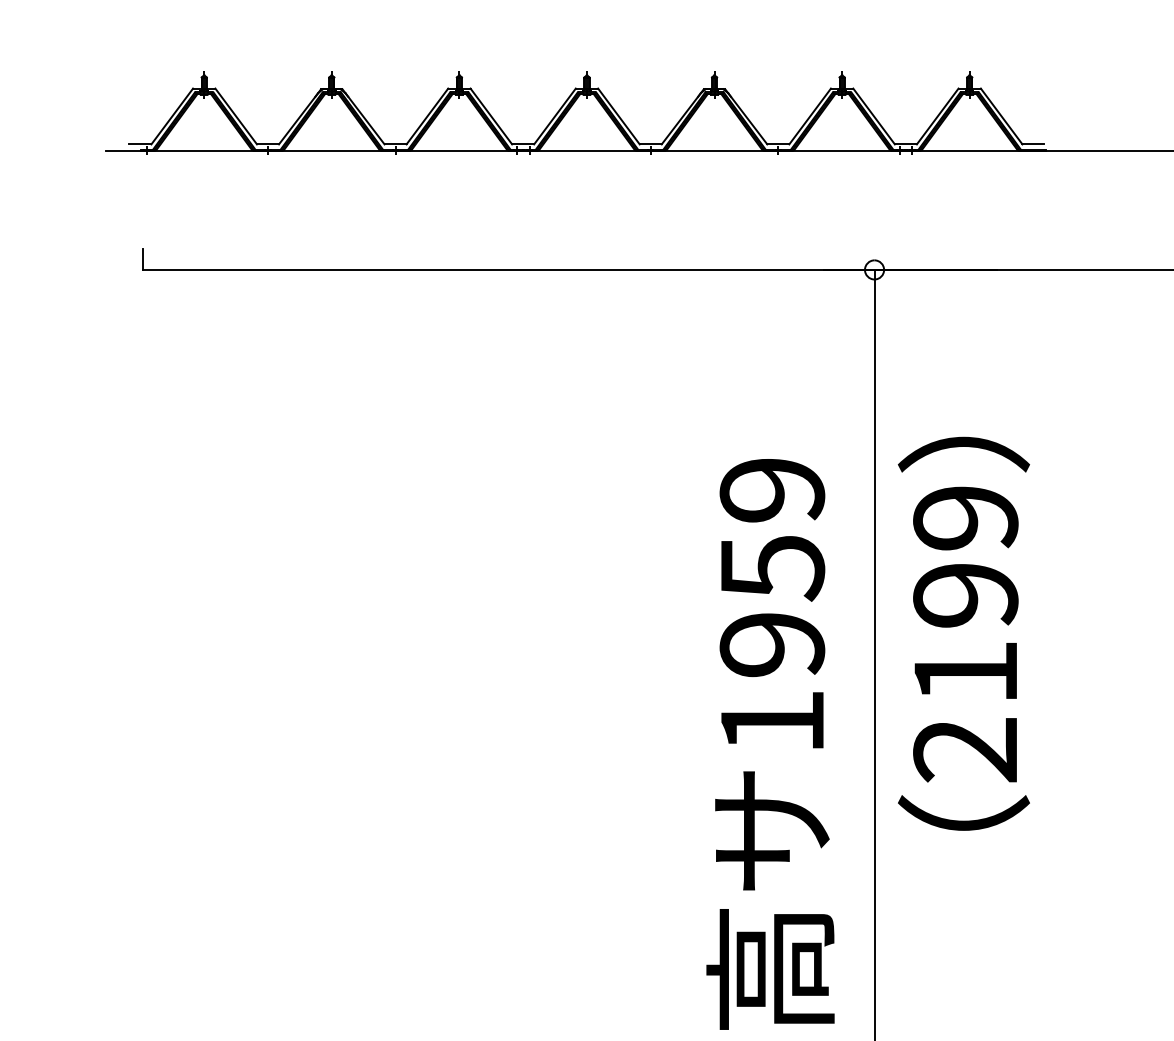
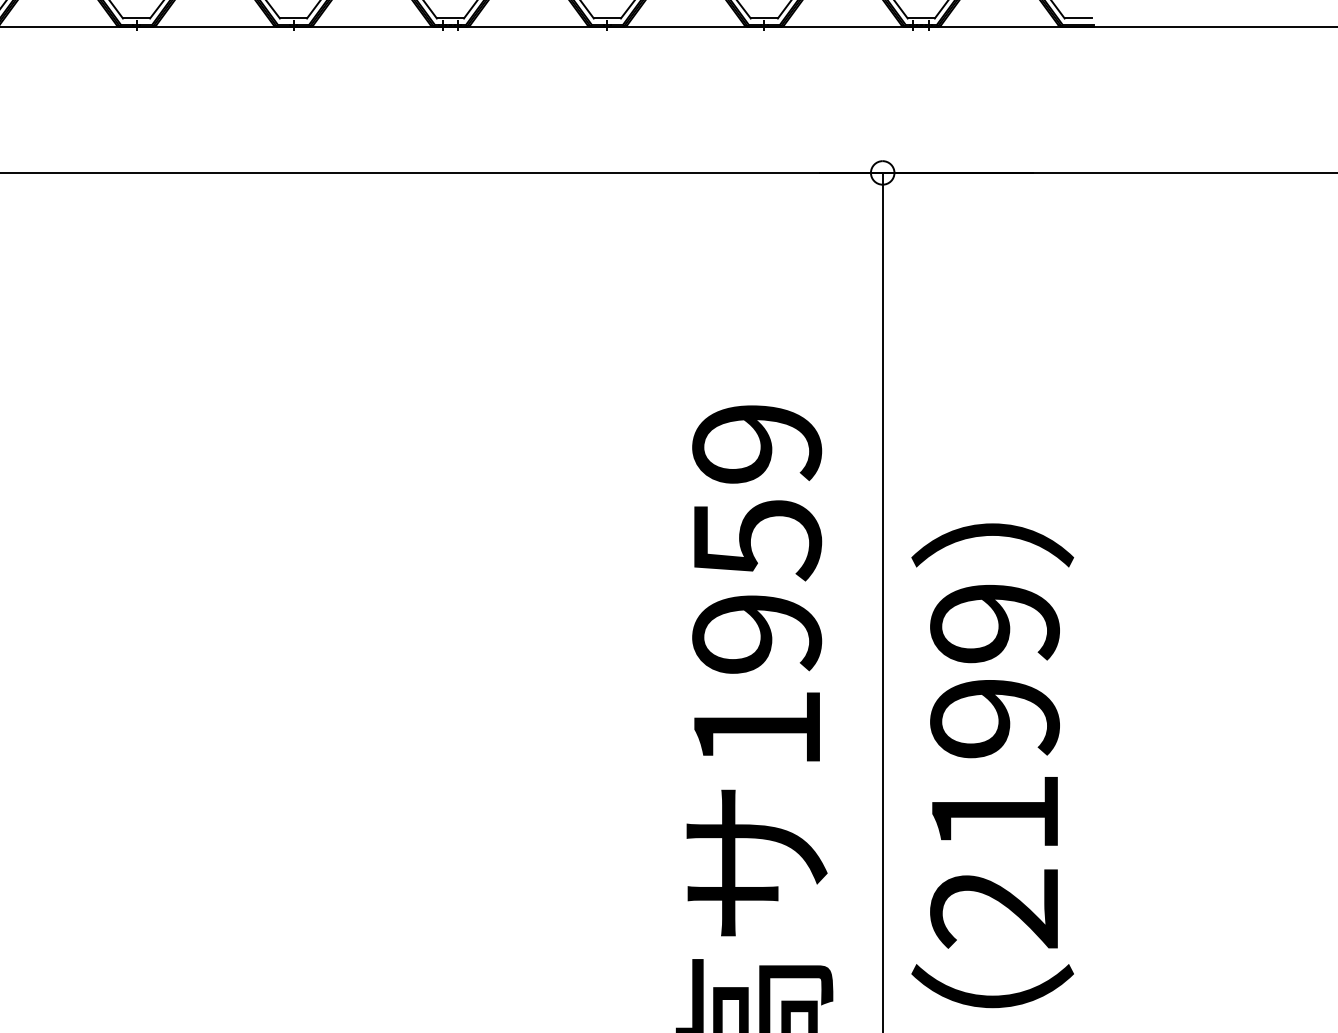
text: (963, 633) -> (992, 765), moved

